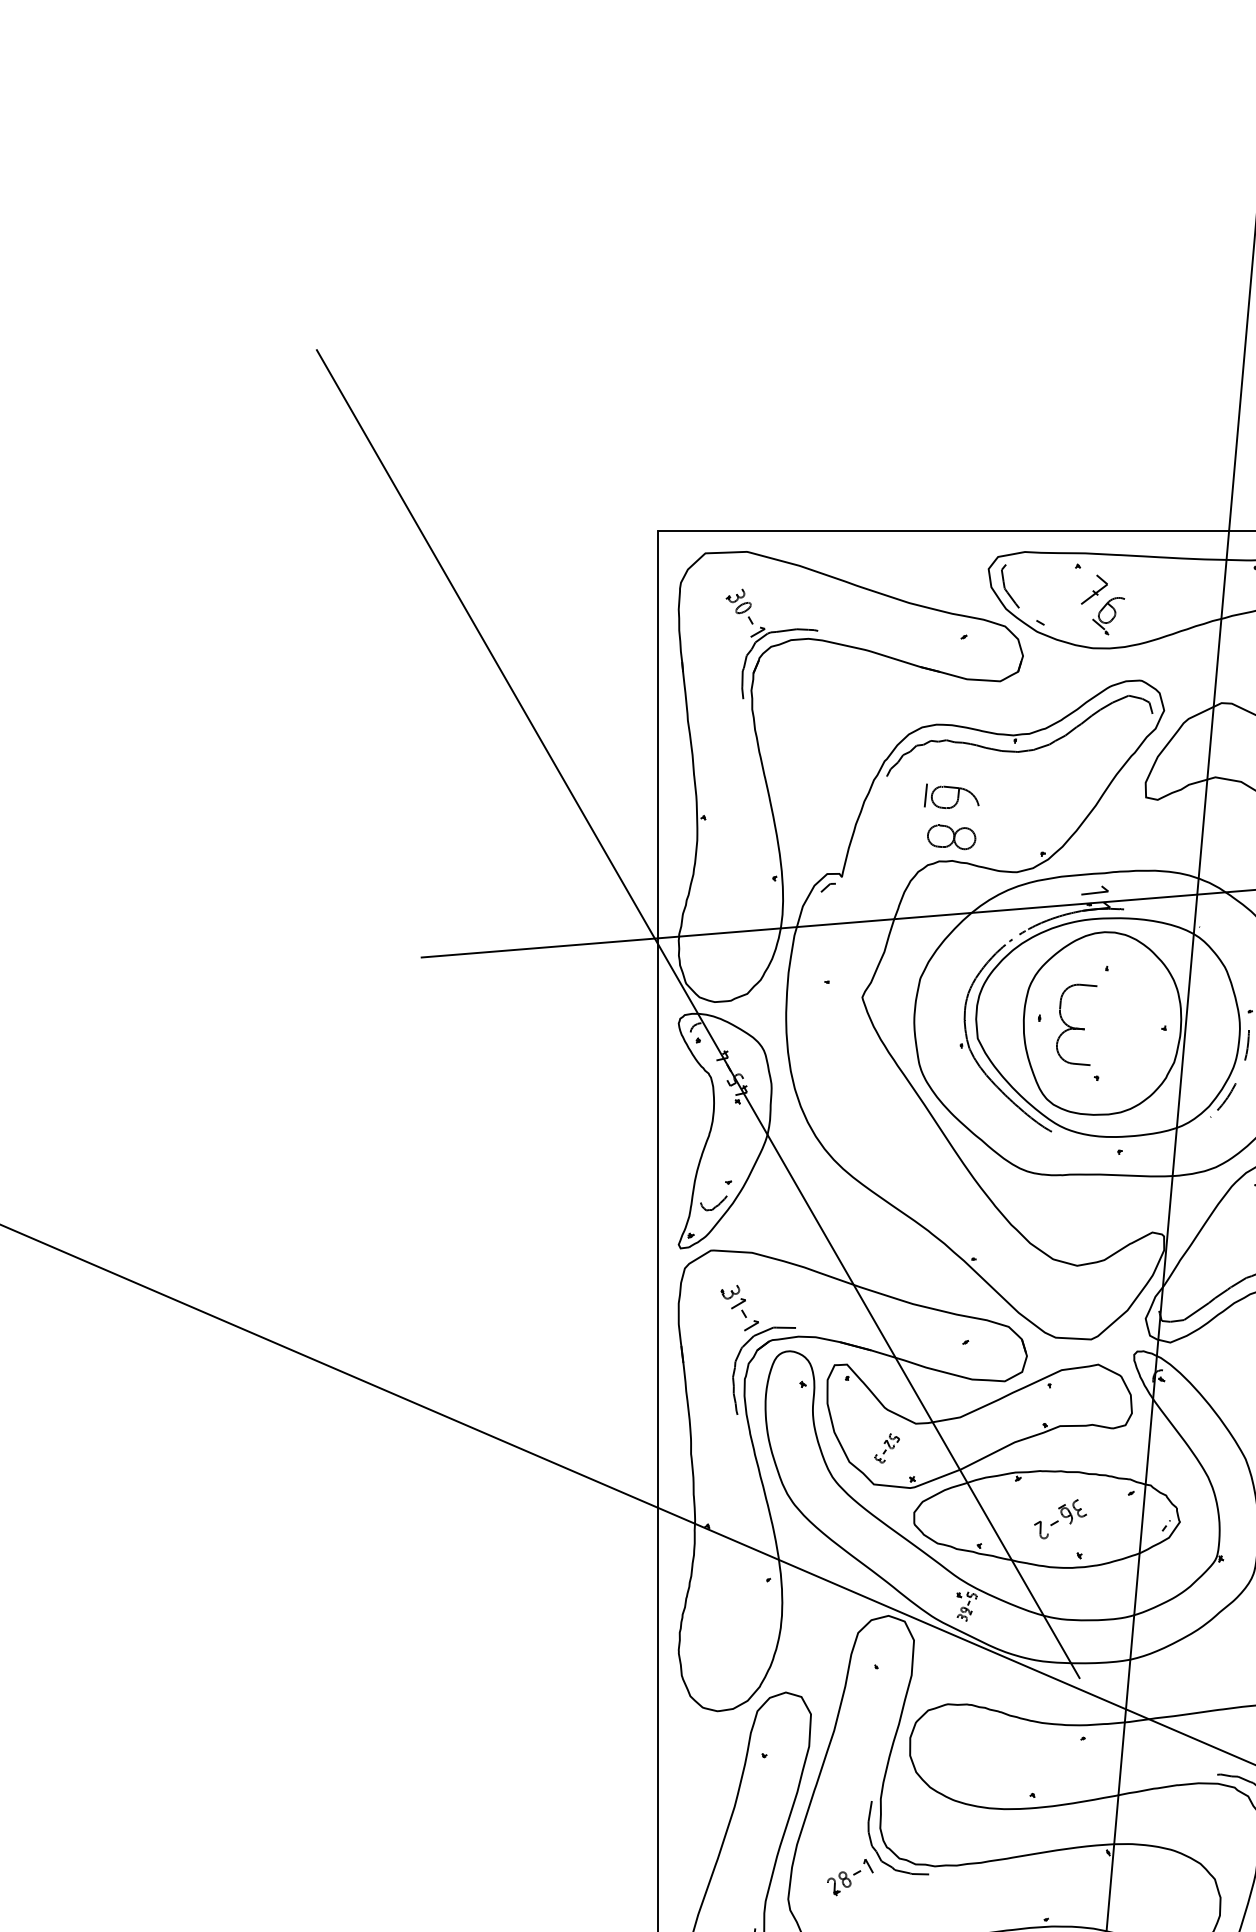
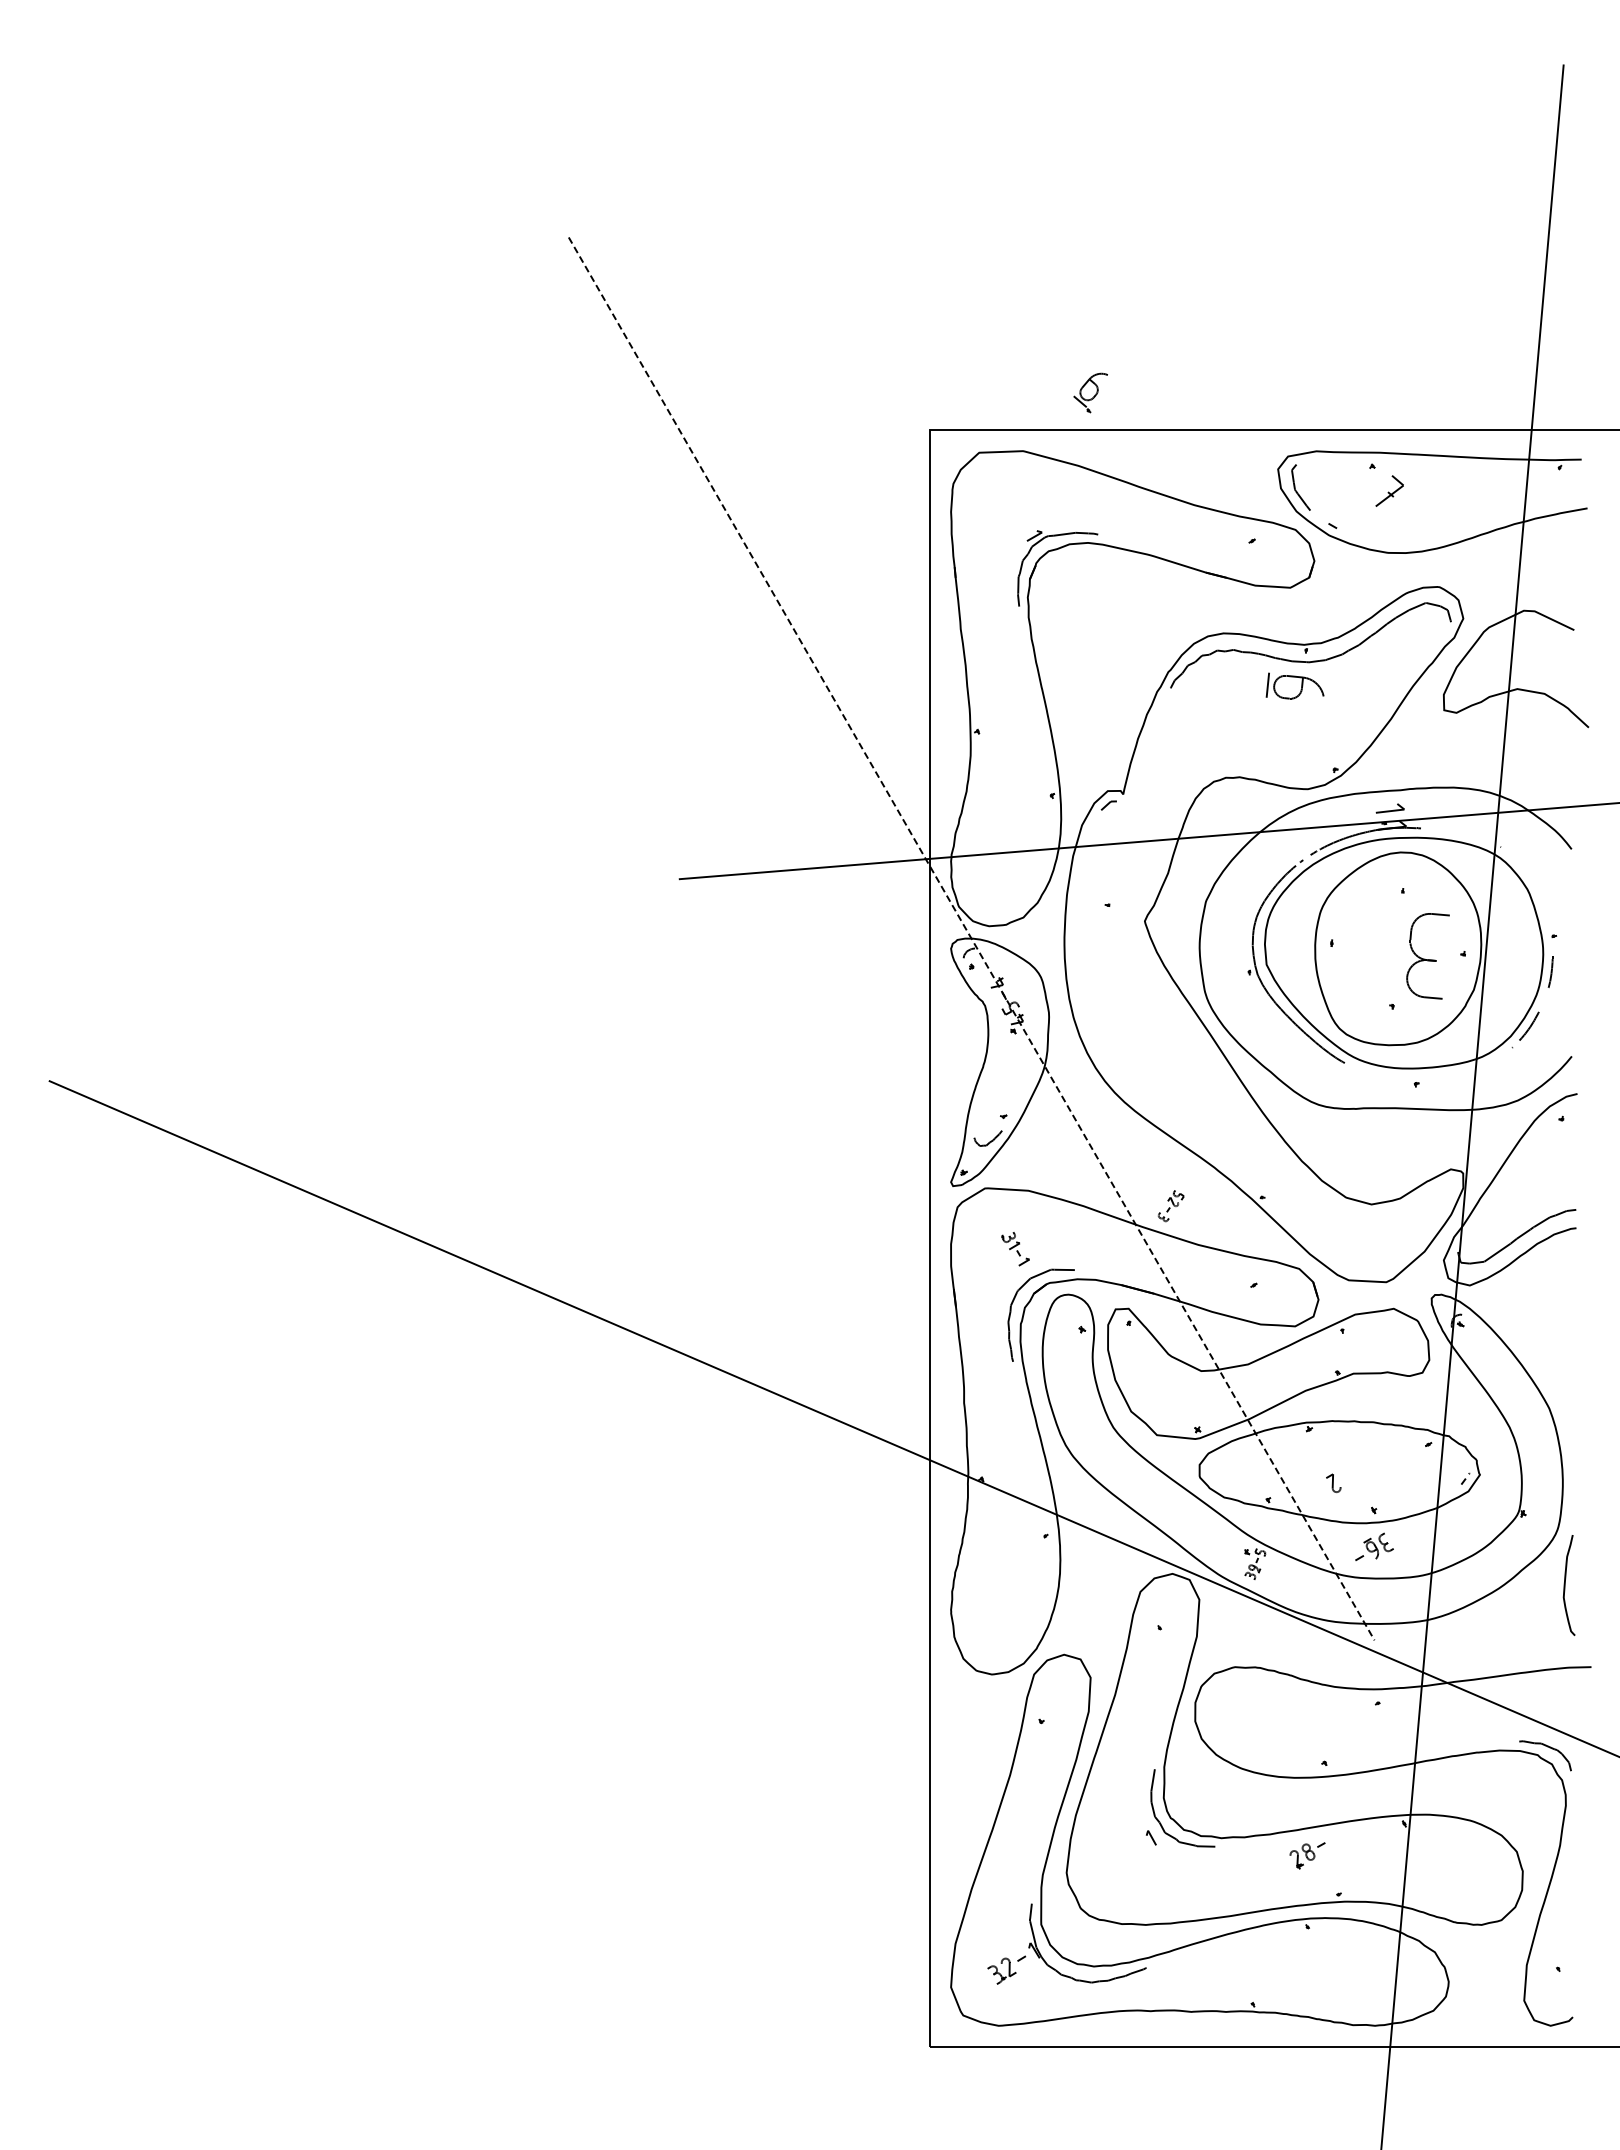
part: (738, 606) -> (1014, 508), removed
part: (1108, 615) -> (1090, 392), moved
part: (951, 795) -> (1294, 685), moved
part: (951, 837) -> (1238, 752), removed
line: (698, 1013) -> (971, 938), solid -> dashed
part: (1076, 1025) -> (1427, 956), moved
part: (739, 1307) -> (1015, 1248), size x0.7
part: (886, 1448) -> (1170, 1206), moved
part: (1068, 1512) -> (1374, 1546), moved
part: (844, 1882) -> (1307, 1855), moved

